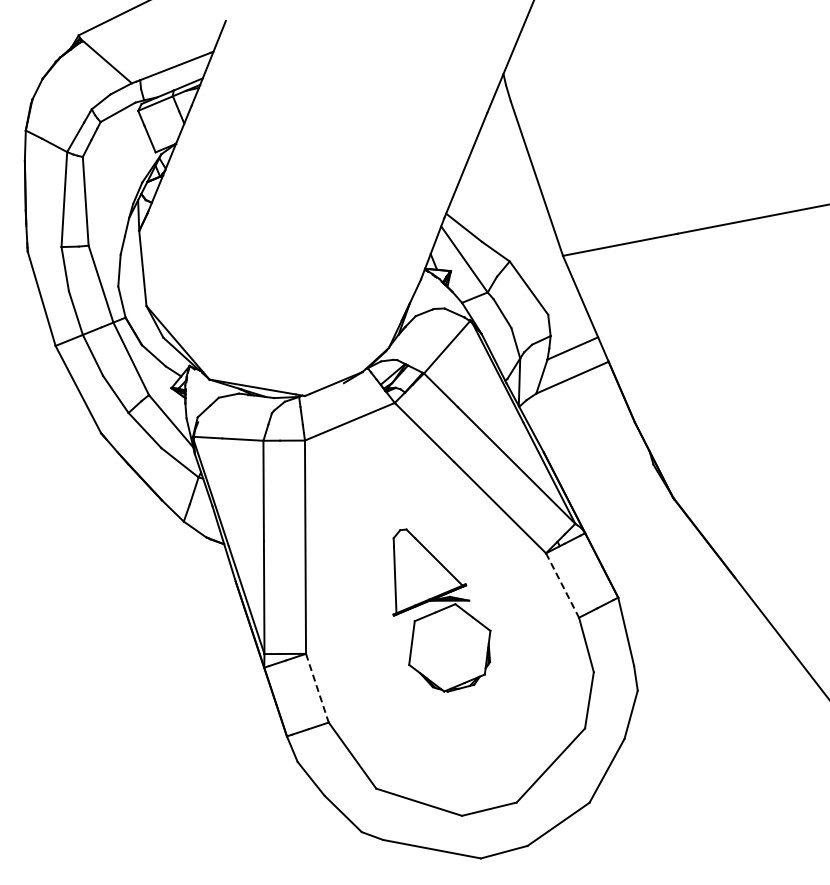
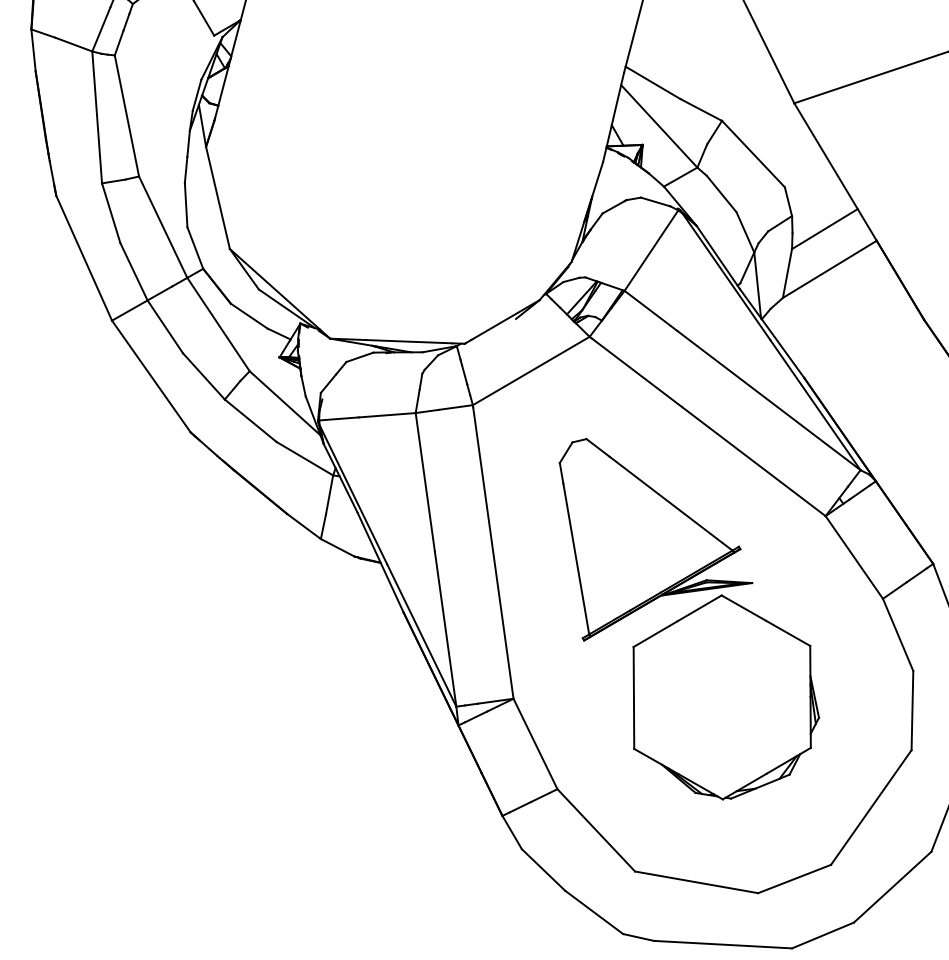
line: (562, 585) -> (854, 557), dashed -> solid
part: (441, 610) -> (692, 614), size x1.67
line: (317, 688) -> (535, 744), dashed -> solid

